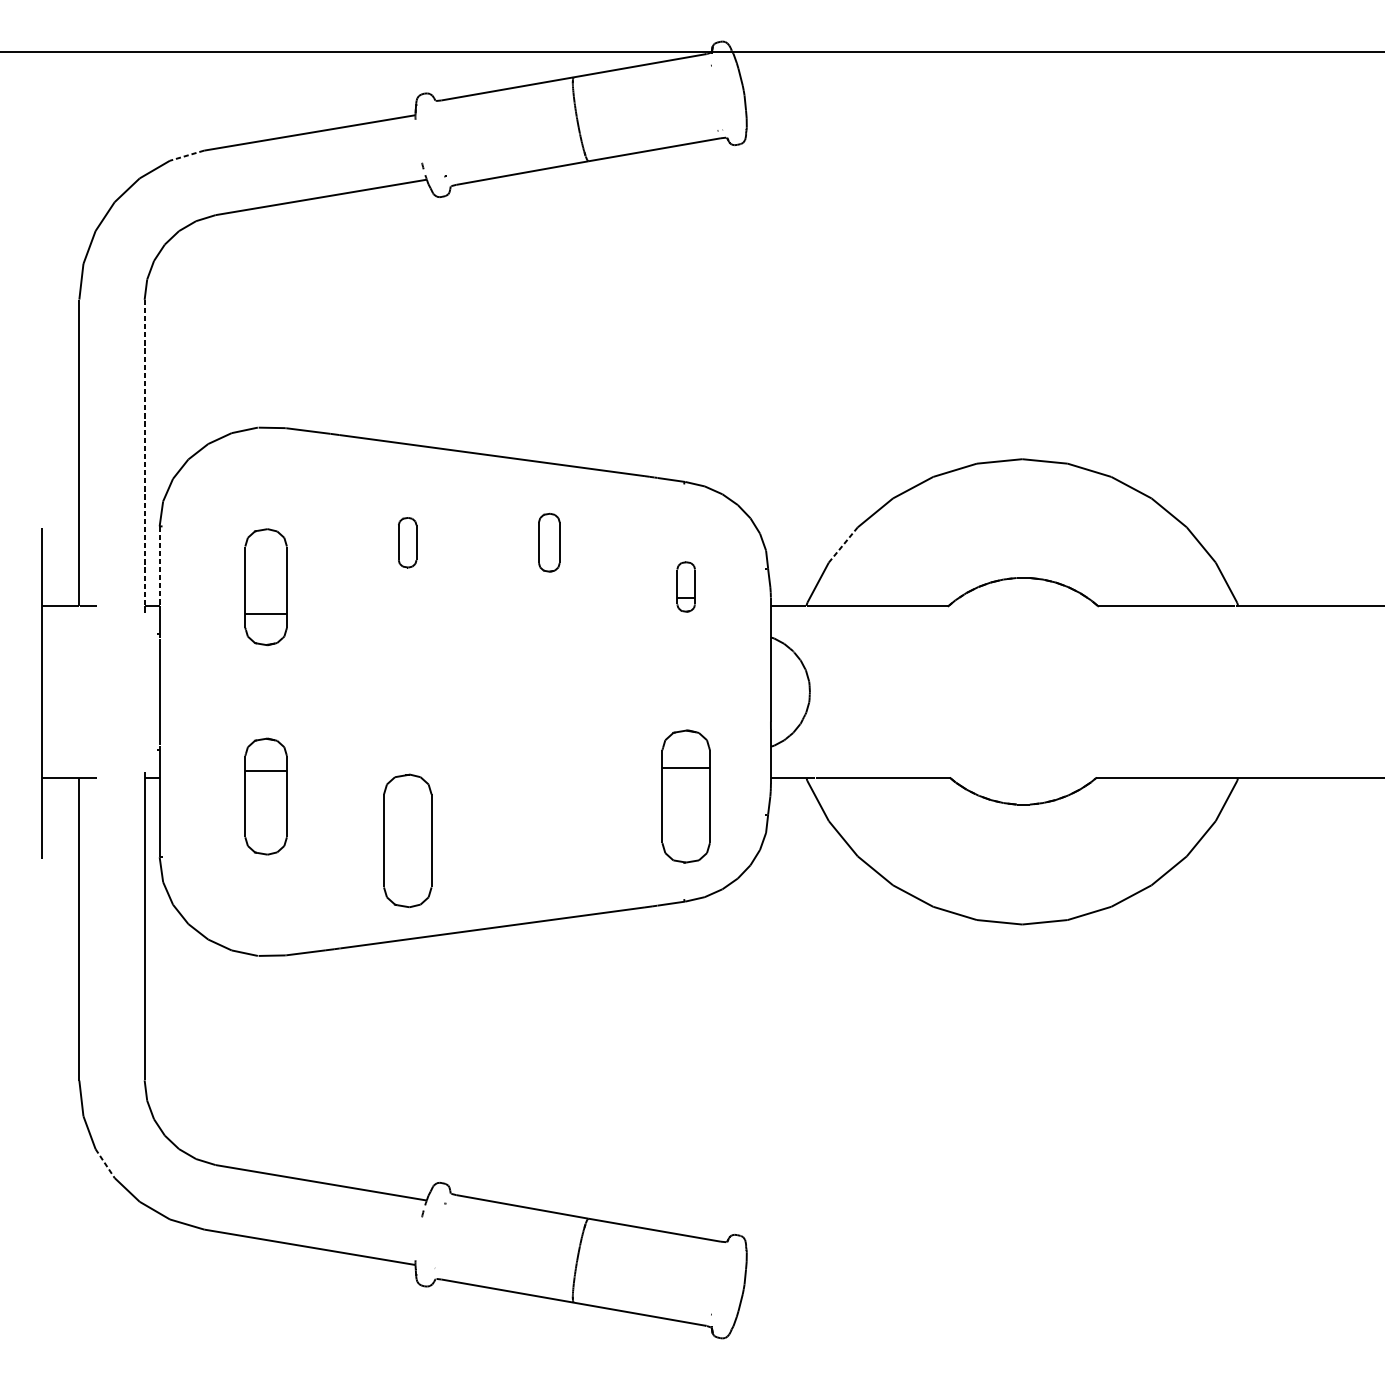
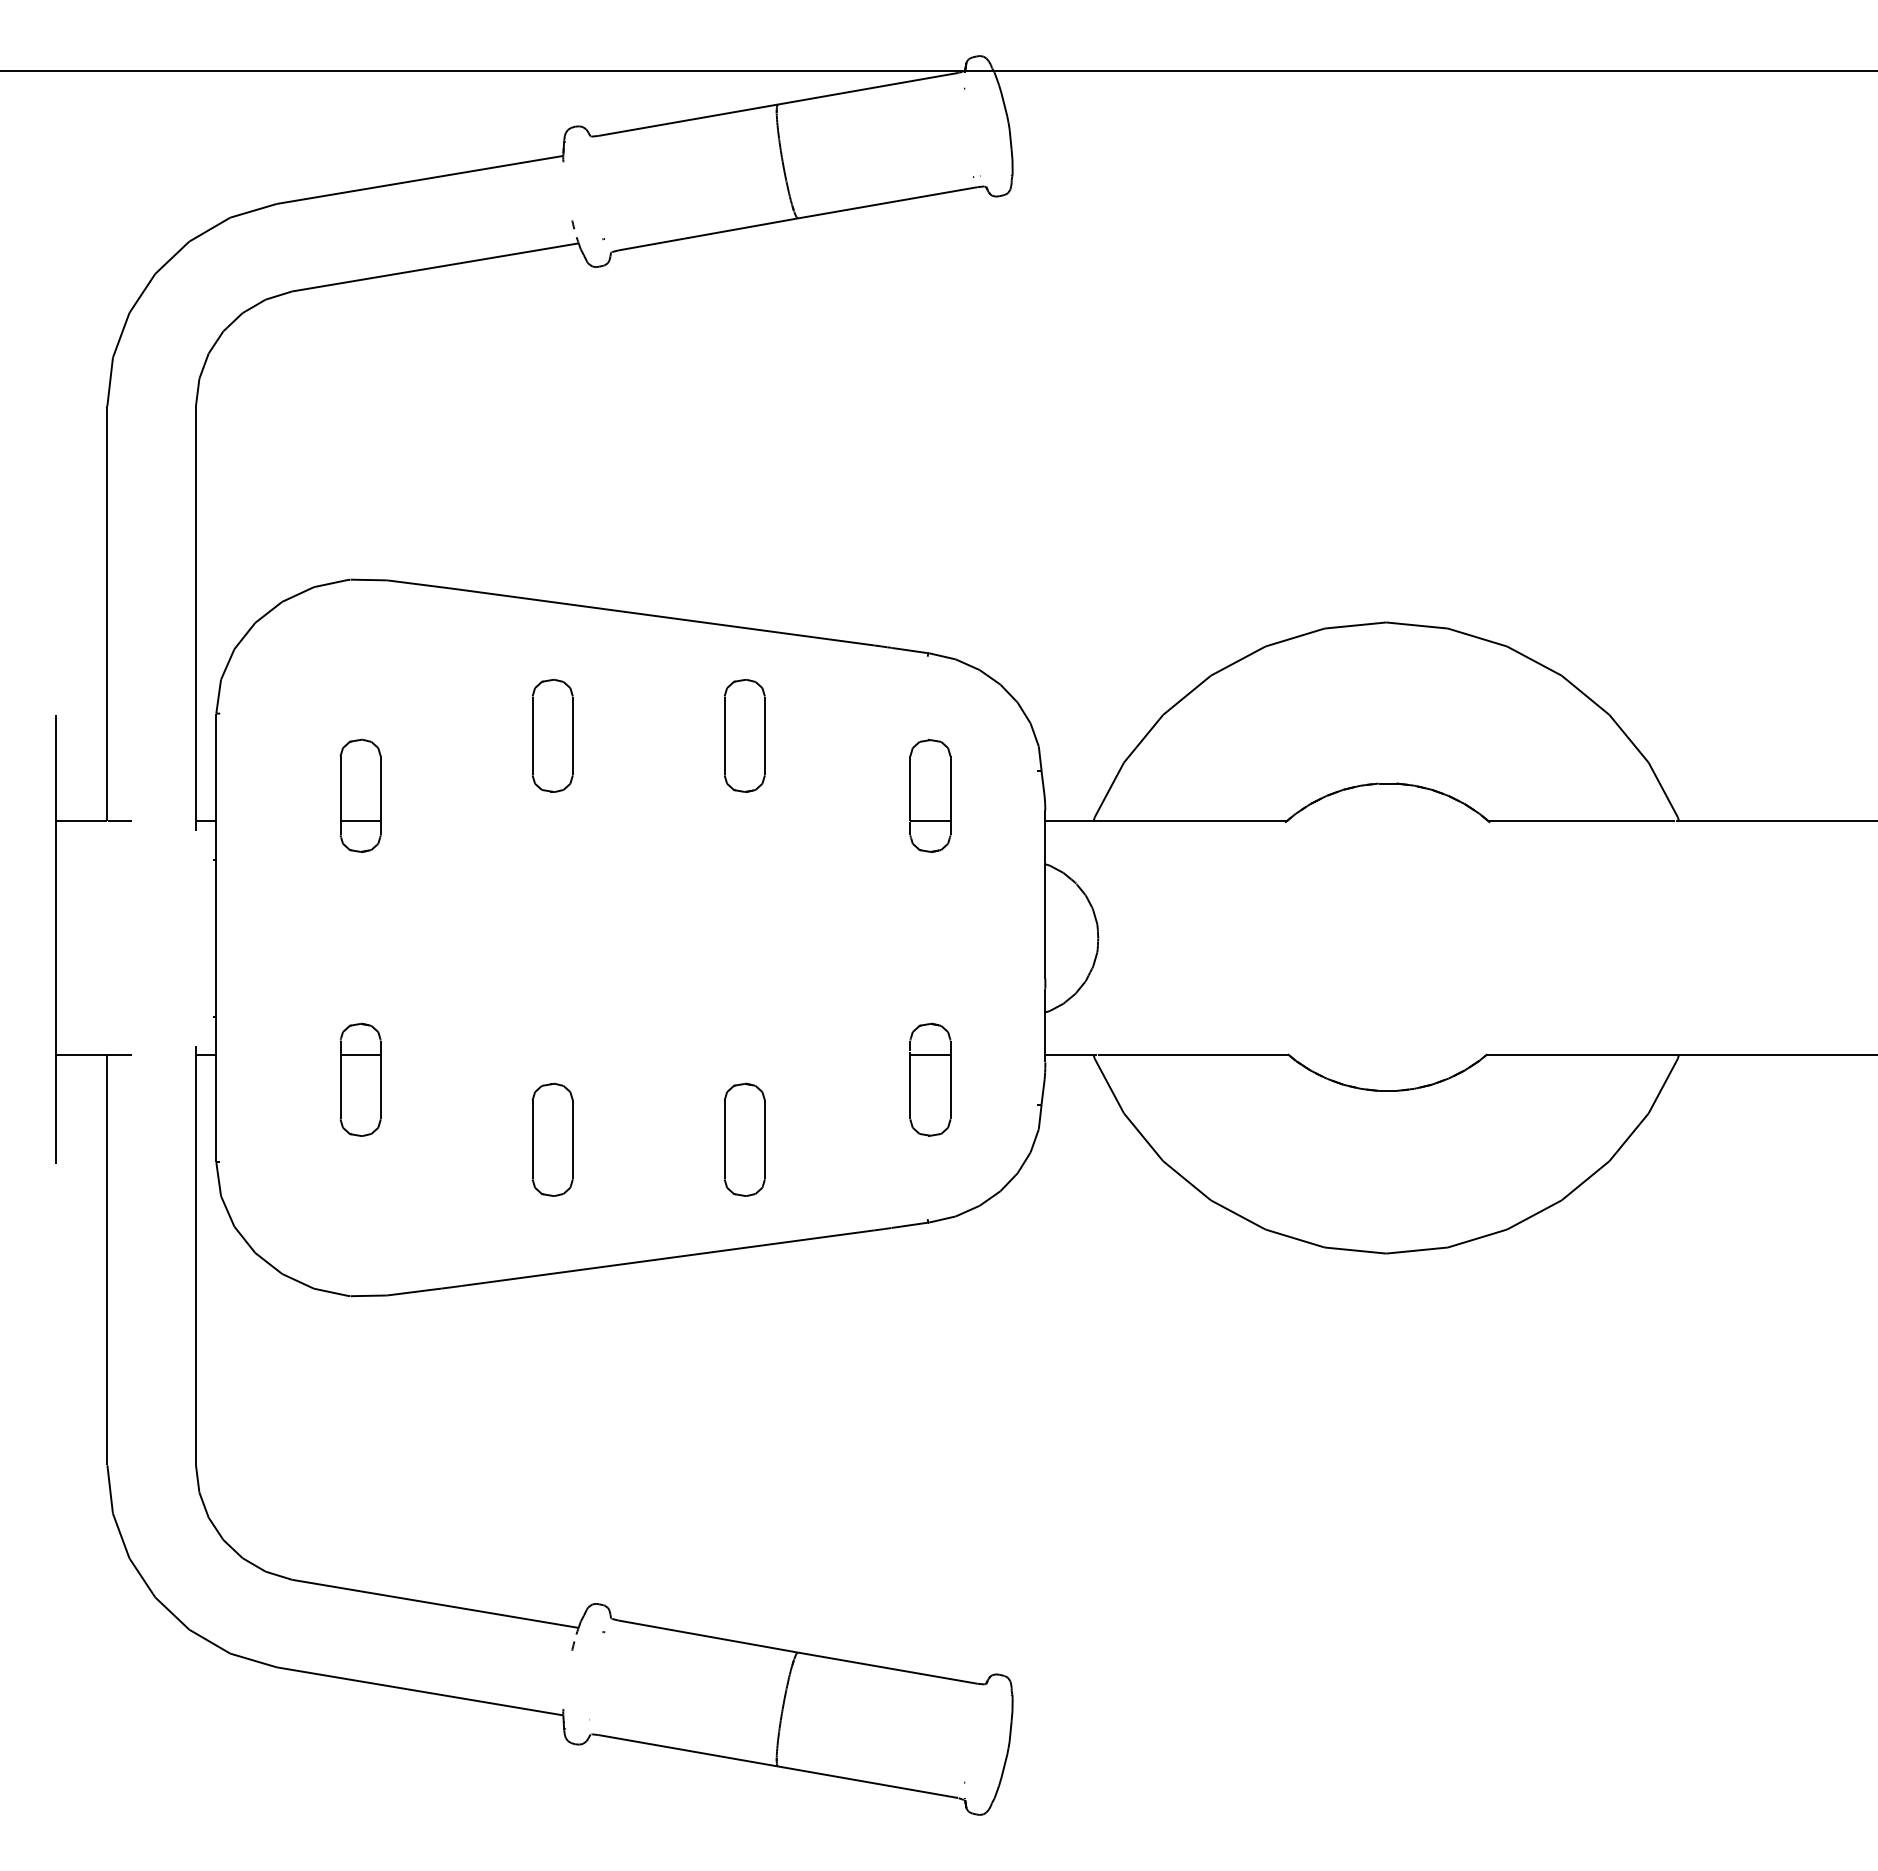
line: (187, 155) -> (253, 210), dashed -> solid
line: (144, 452) -> (195, 613), dashed -> solid
part: (407, 542) -> (552, 735), size x1.67
part: (549, 542) -> (744, 735), size x1.43
line: (843, 544) -> (1143, 738), dashed -> solid
line: (159, 566) -> (216, 767), dashed -> solid
part: (265, 586) -> (360, 795), size x0.71
part: (686, 586) -> (930, 795), size x1.67
part: (265, 796) -> (360, 1079), size x0.71
part: (686, 796) -> (930, 1079), size x0.62
part: (407, 840) -> (552, 1139), size x0.62
part: (549, 840) -> (744, 1139), added
line: (105, 1164) -> (142, 1578), dashed -> solid

